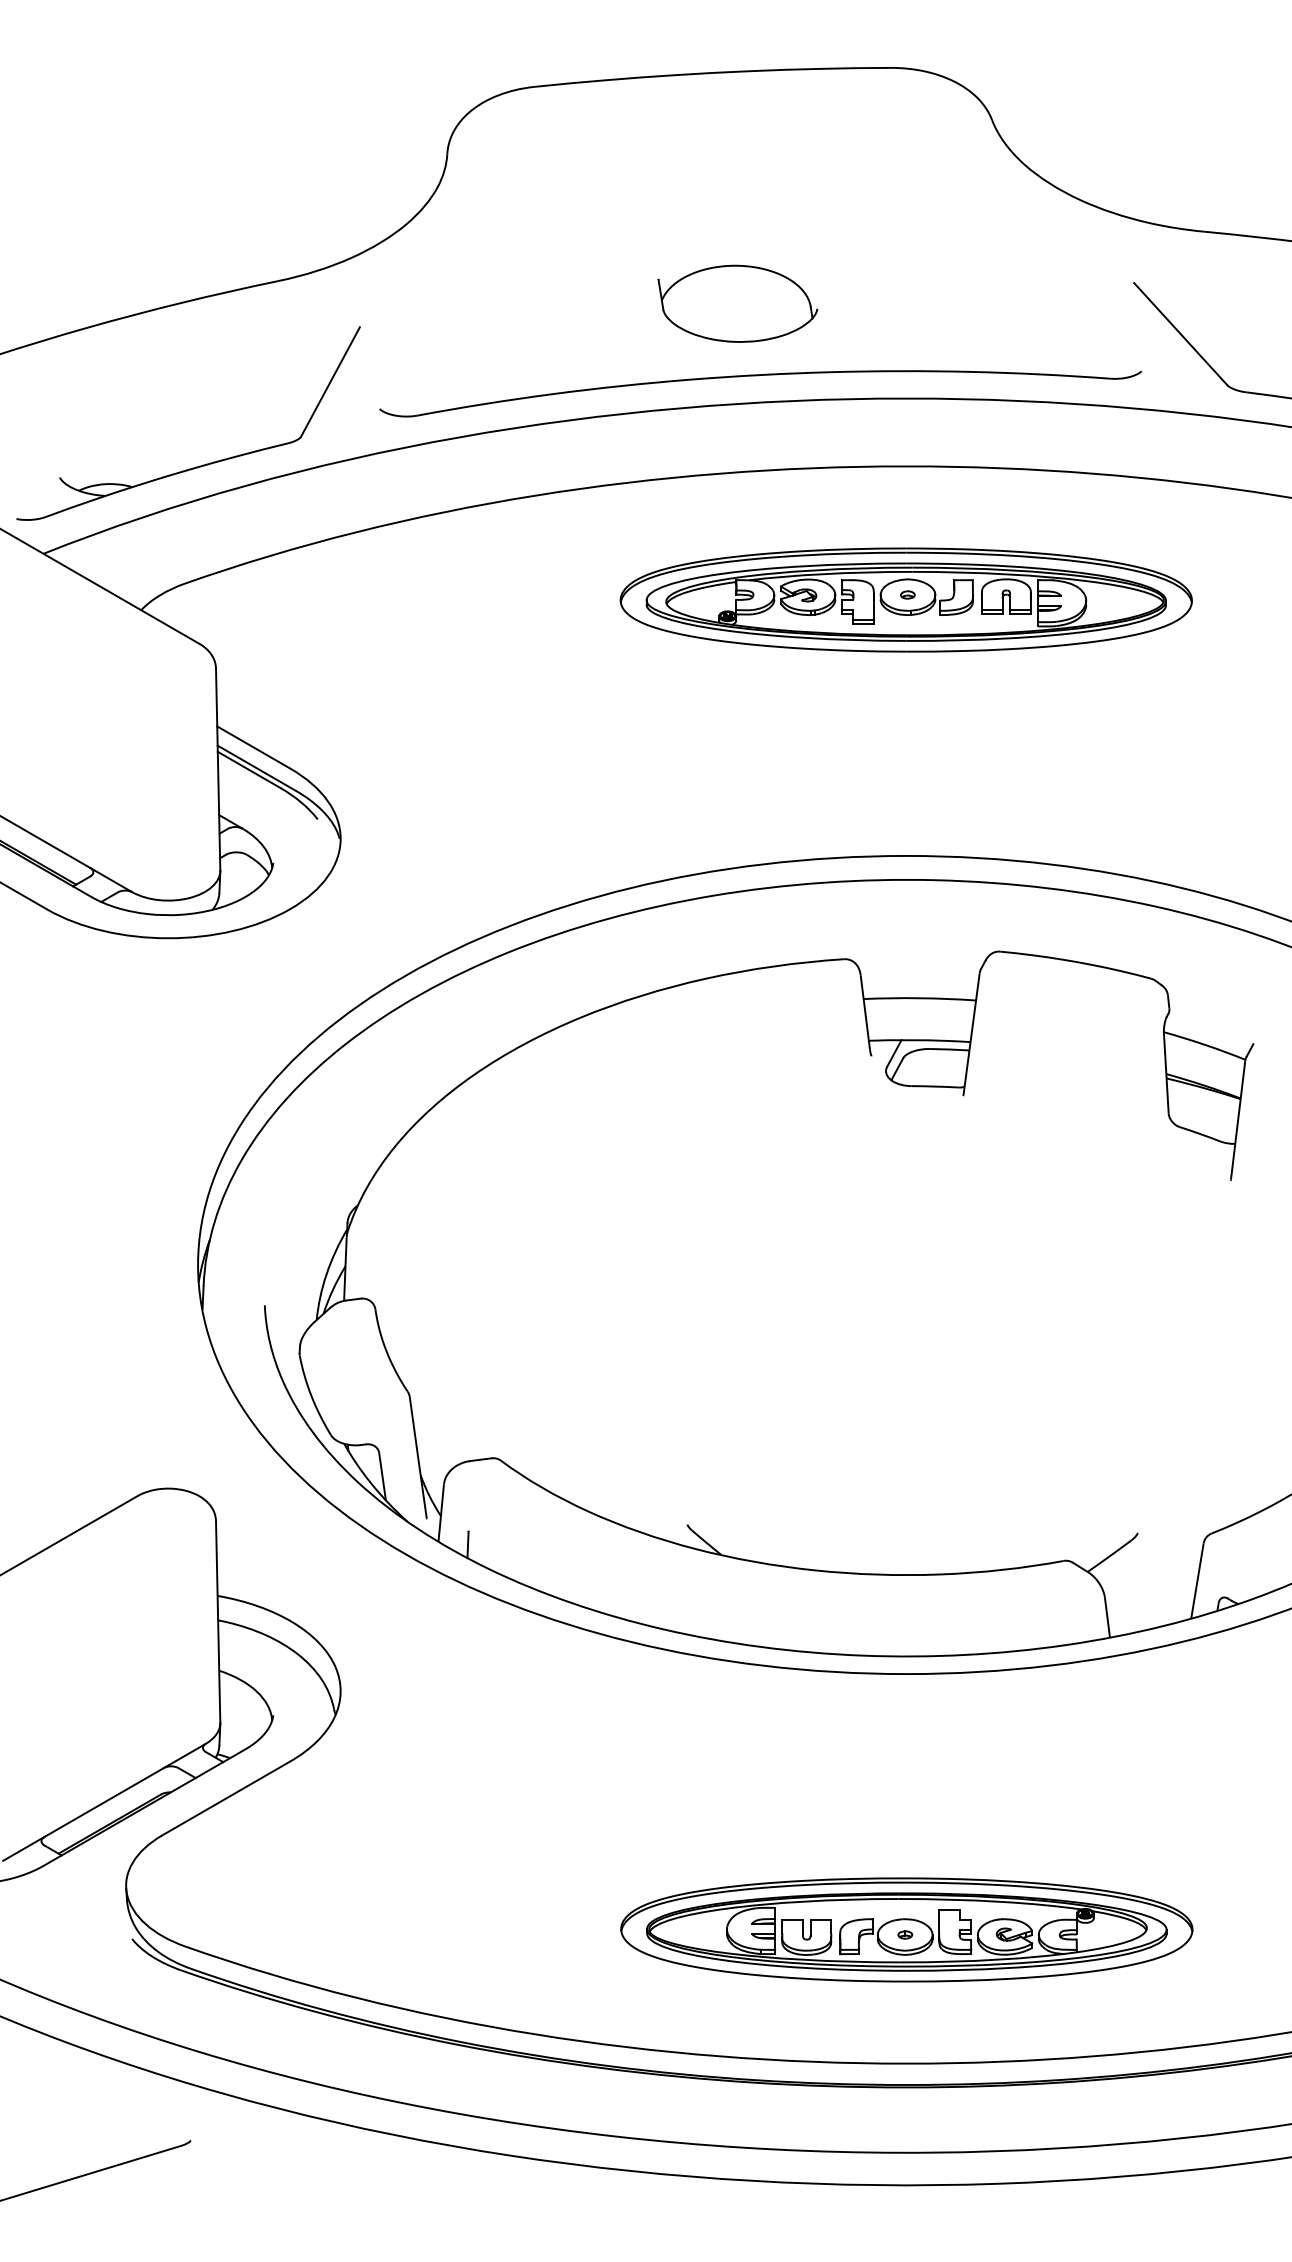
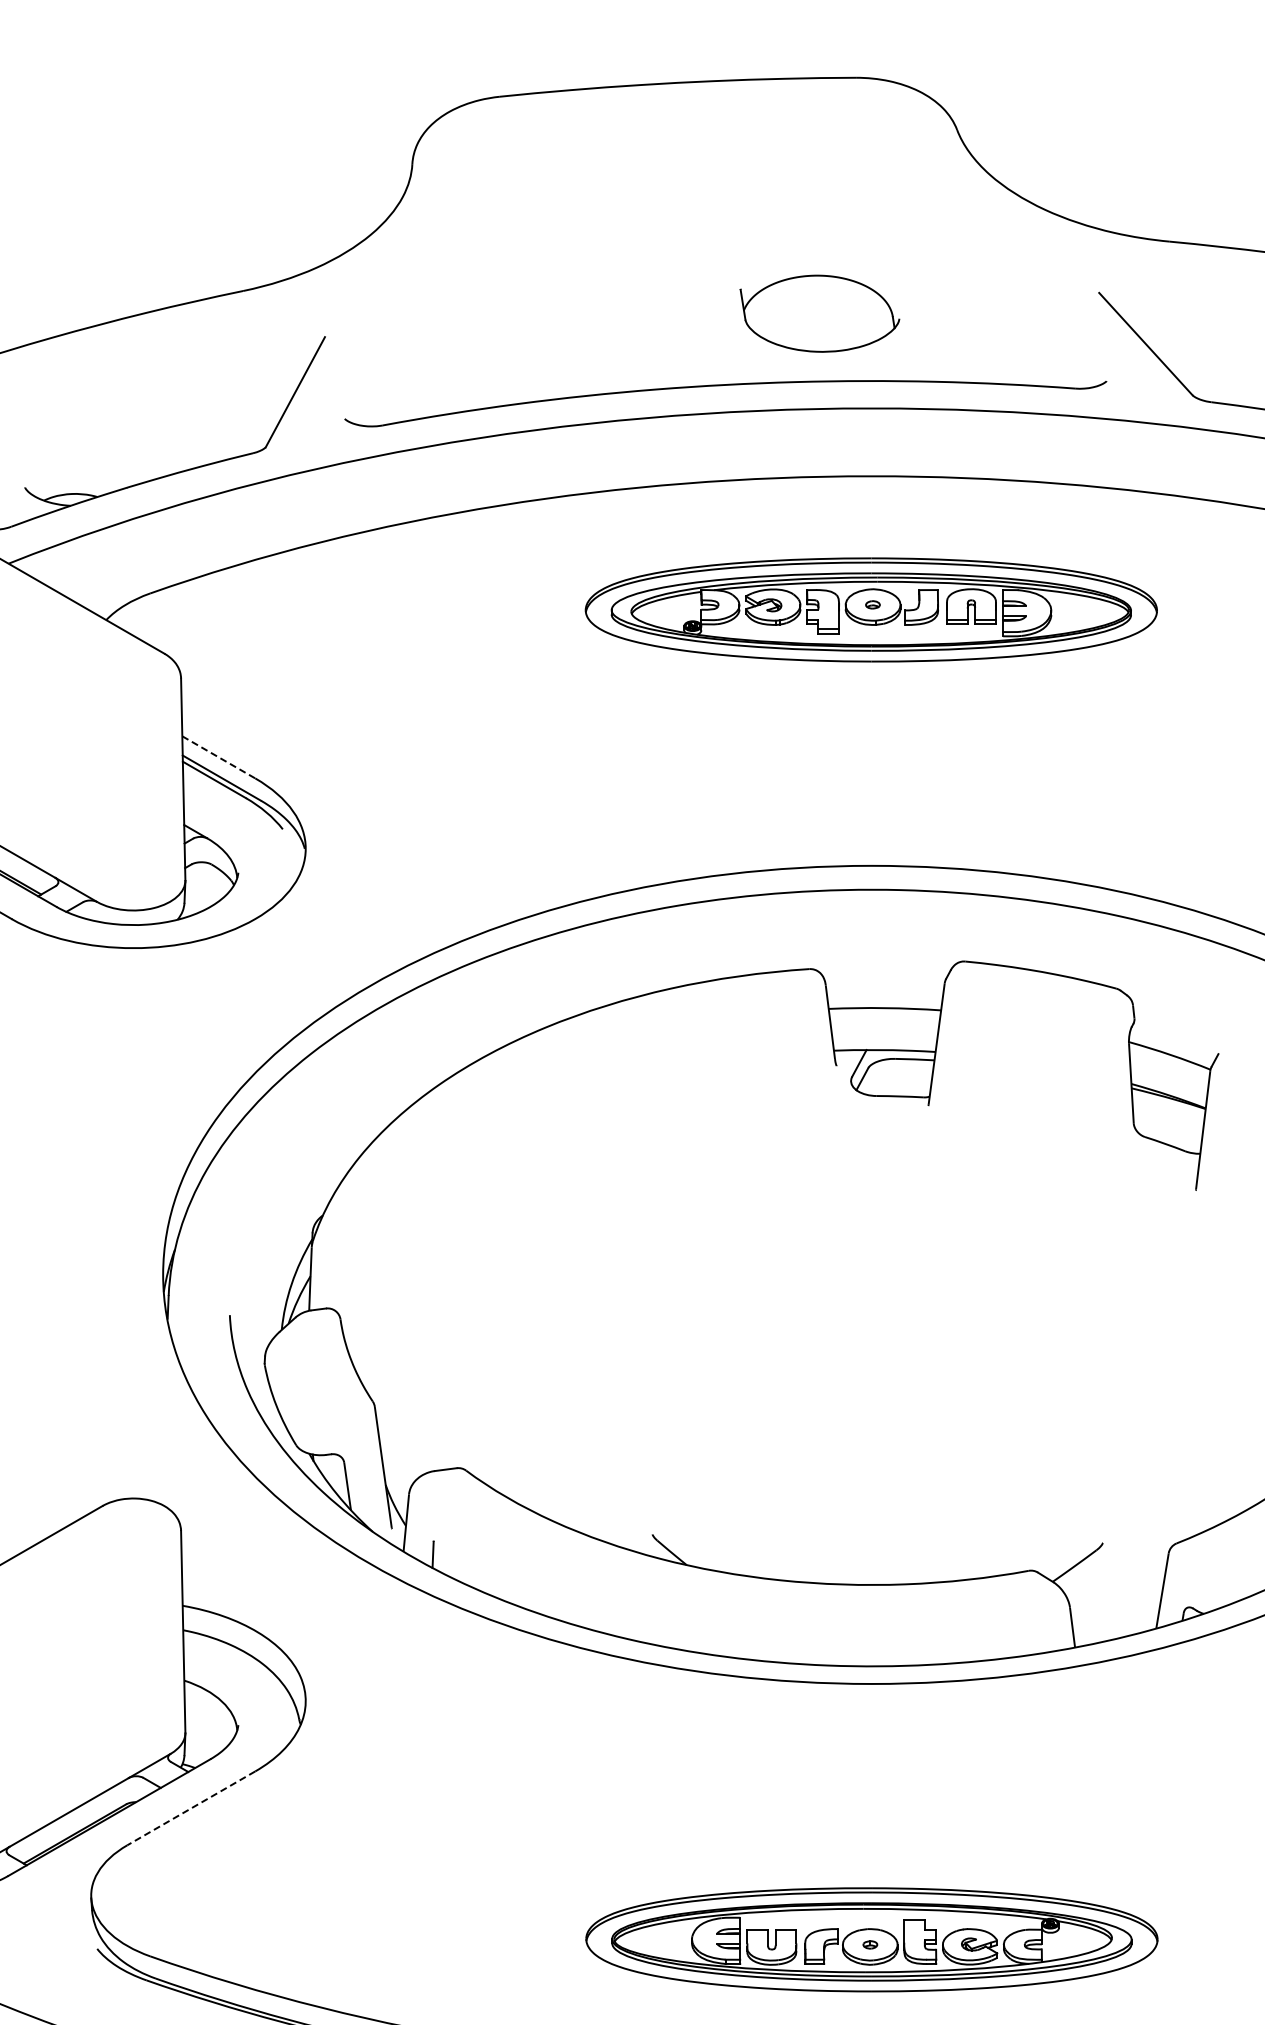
part: (737, 303) -> (819, 313), moved
line: (254, 747) -> (219, 757), solid -> dashed
line: (226, 1798) -> (191, 1808), solid -> dashed

